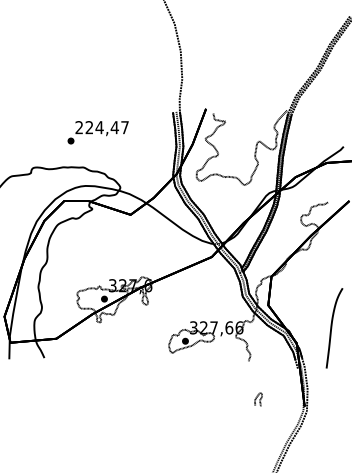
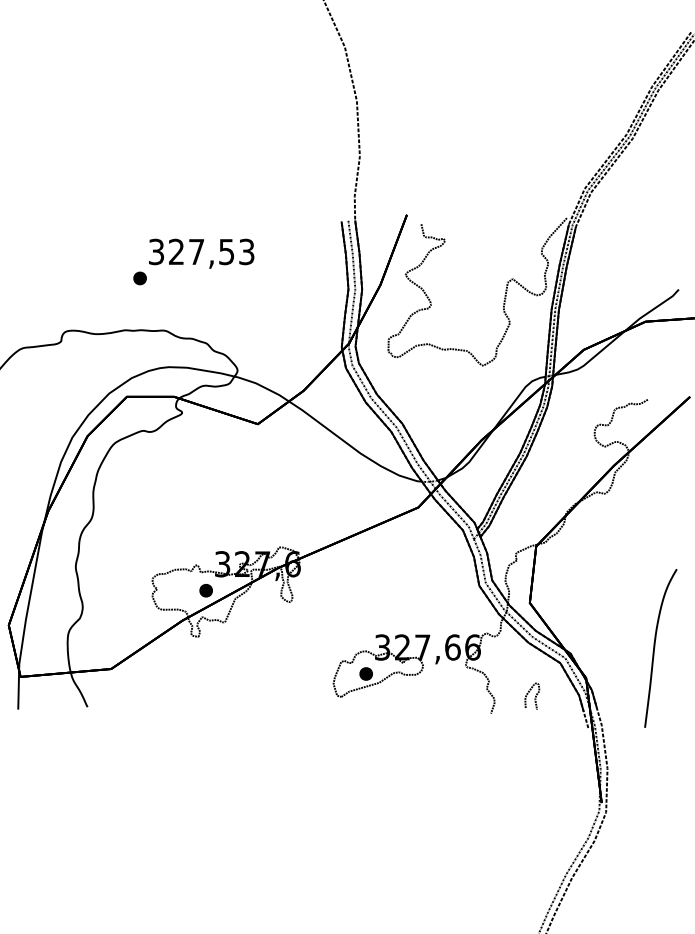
text: (101, 127) -> (200, 251), 224,47 -> 327,53
curve: (259, 399) -> (534, 696), moved

